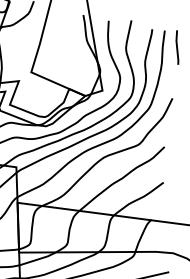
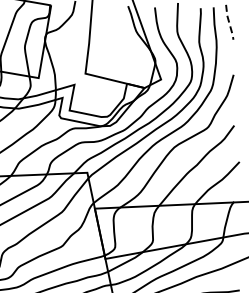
line: (177, 47) -> (229, 22), solid -> dashed

